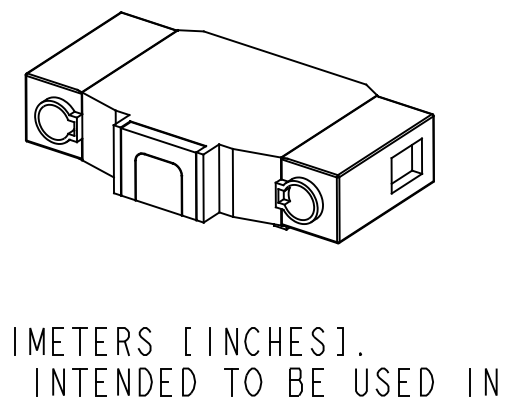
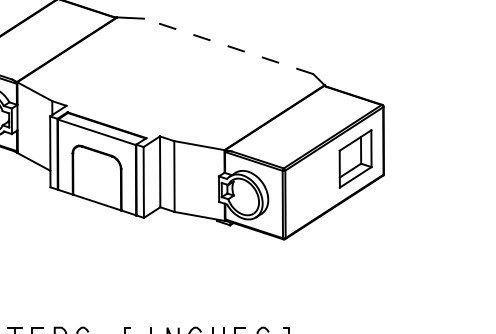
line: (284, 57) -> (228, 45), solid -> dashed

